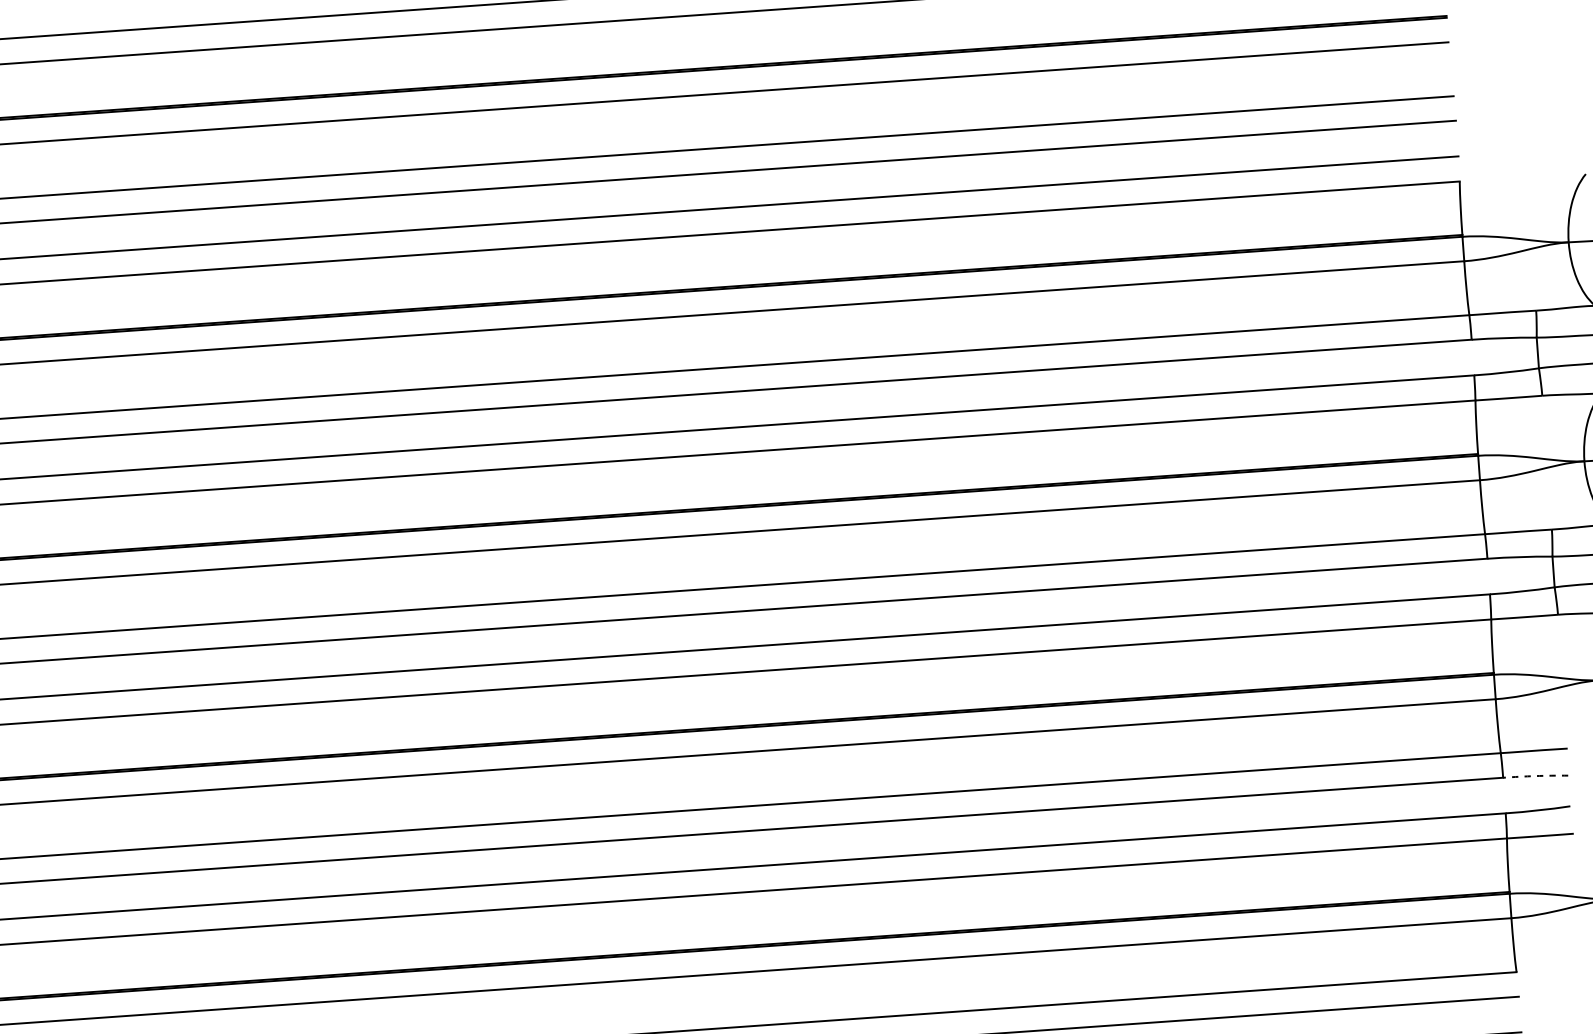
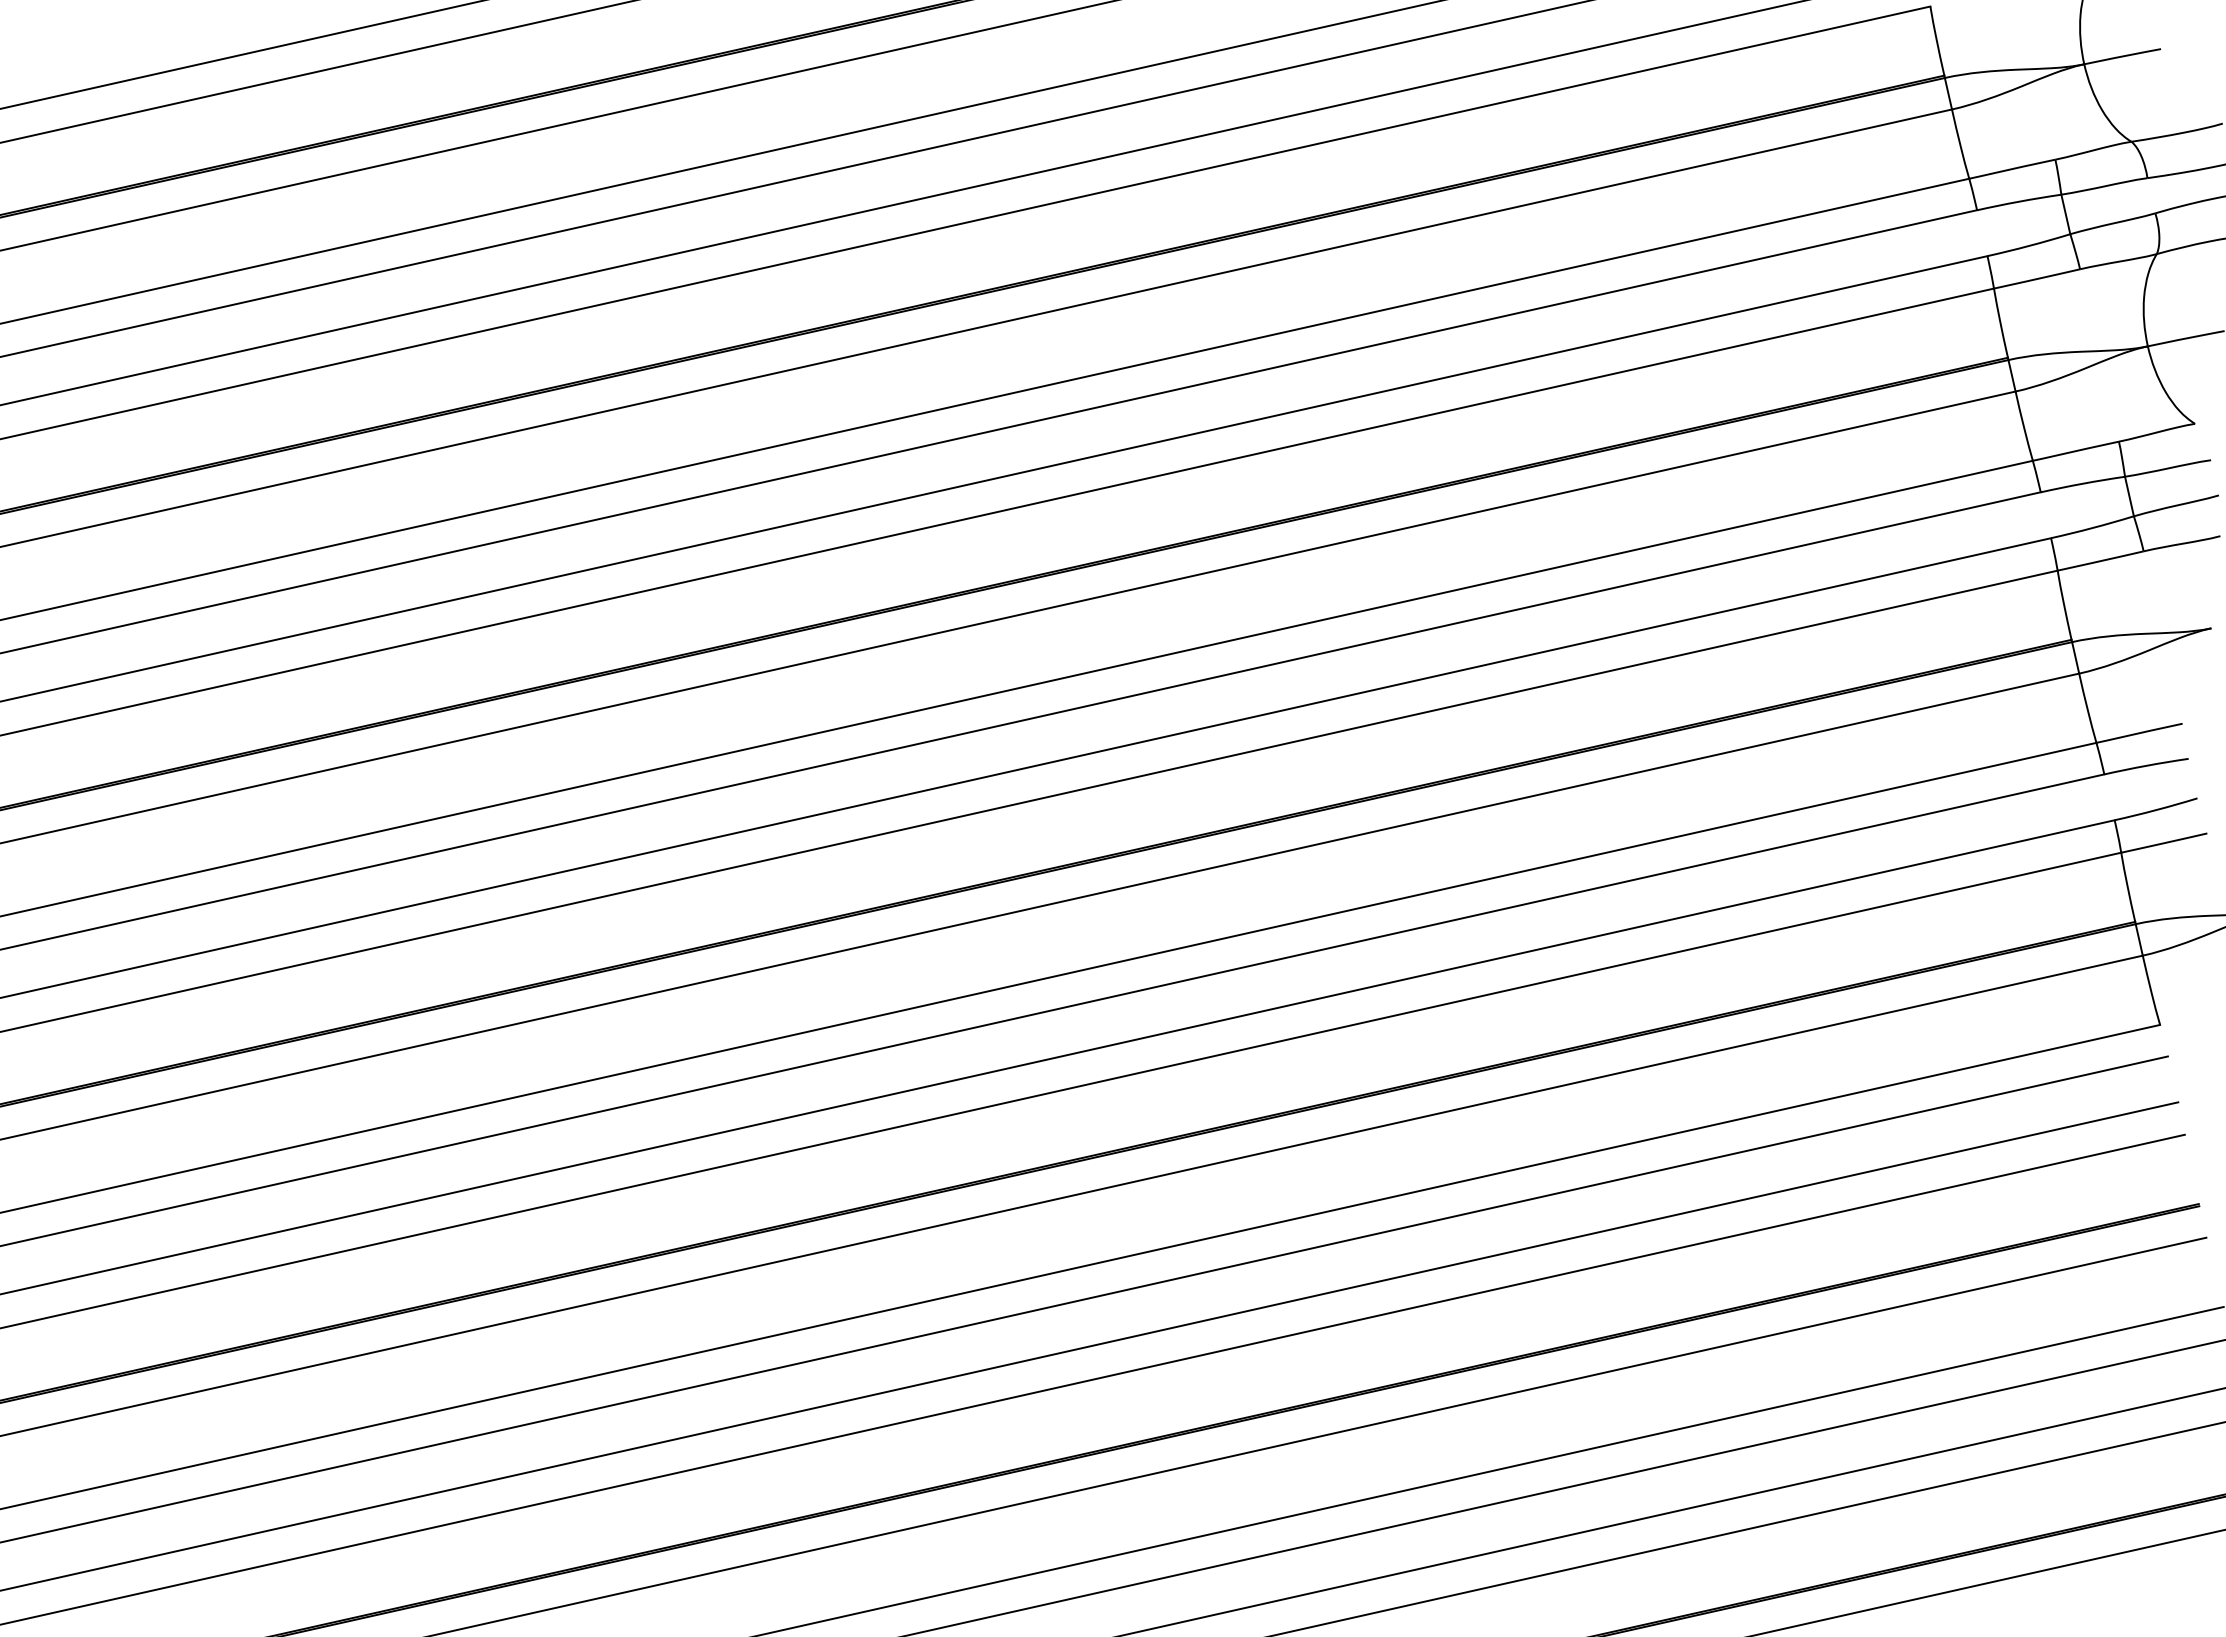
arc: (1535, 775) -> (2146, 765), dashed -> solid

